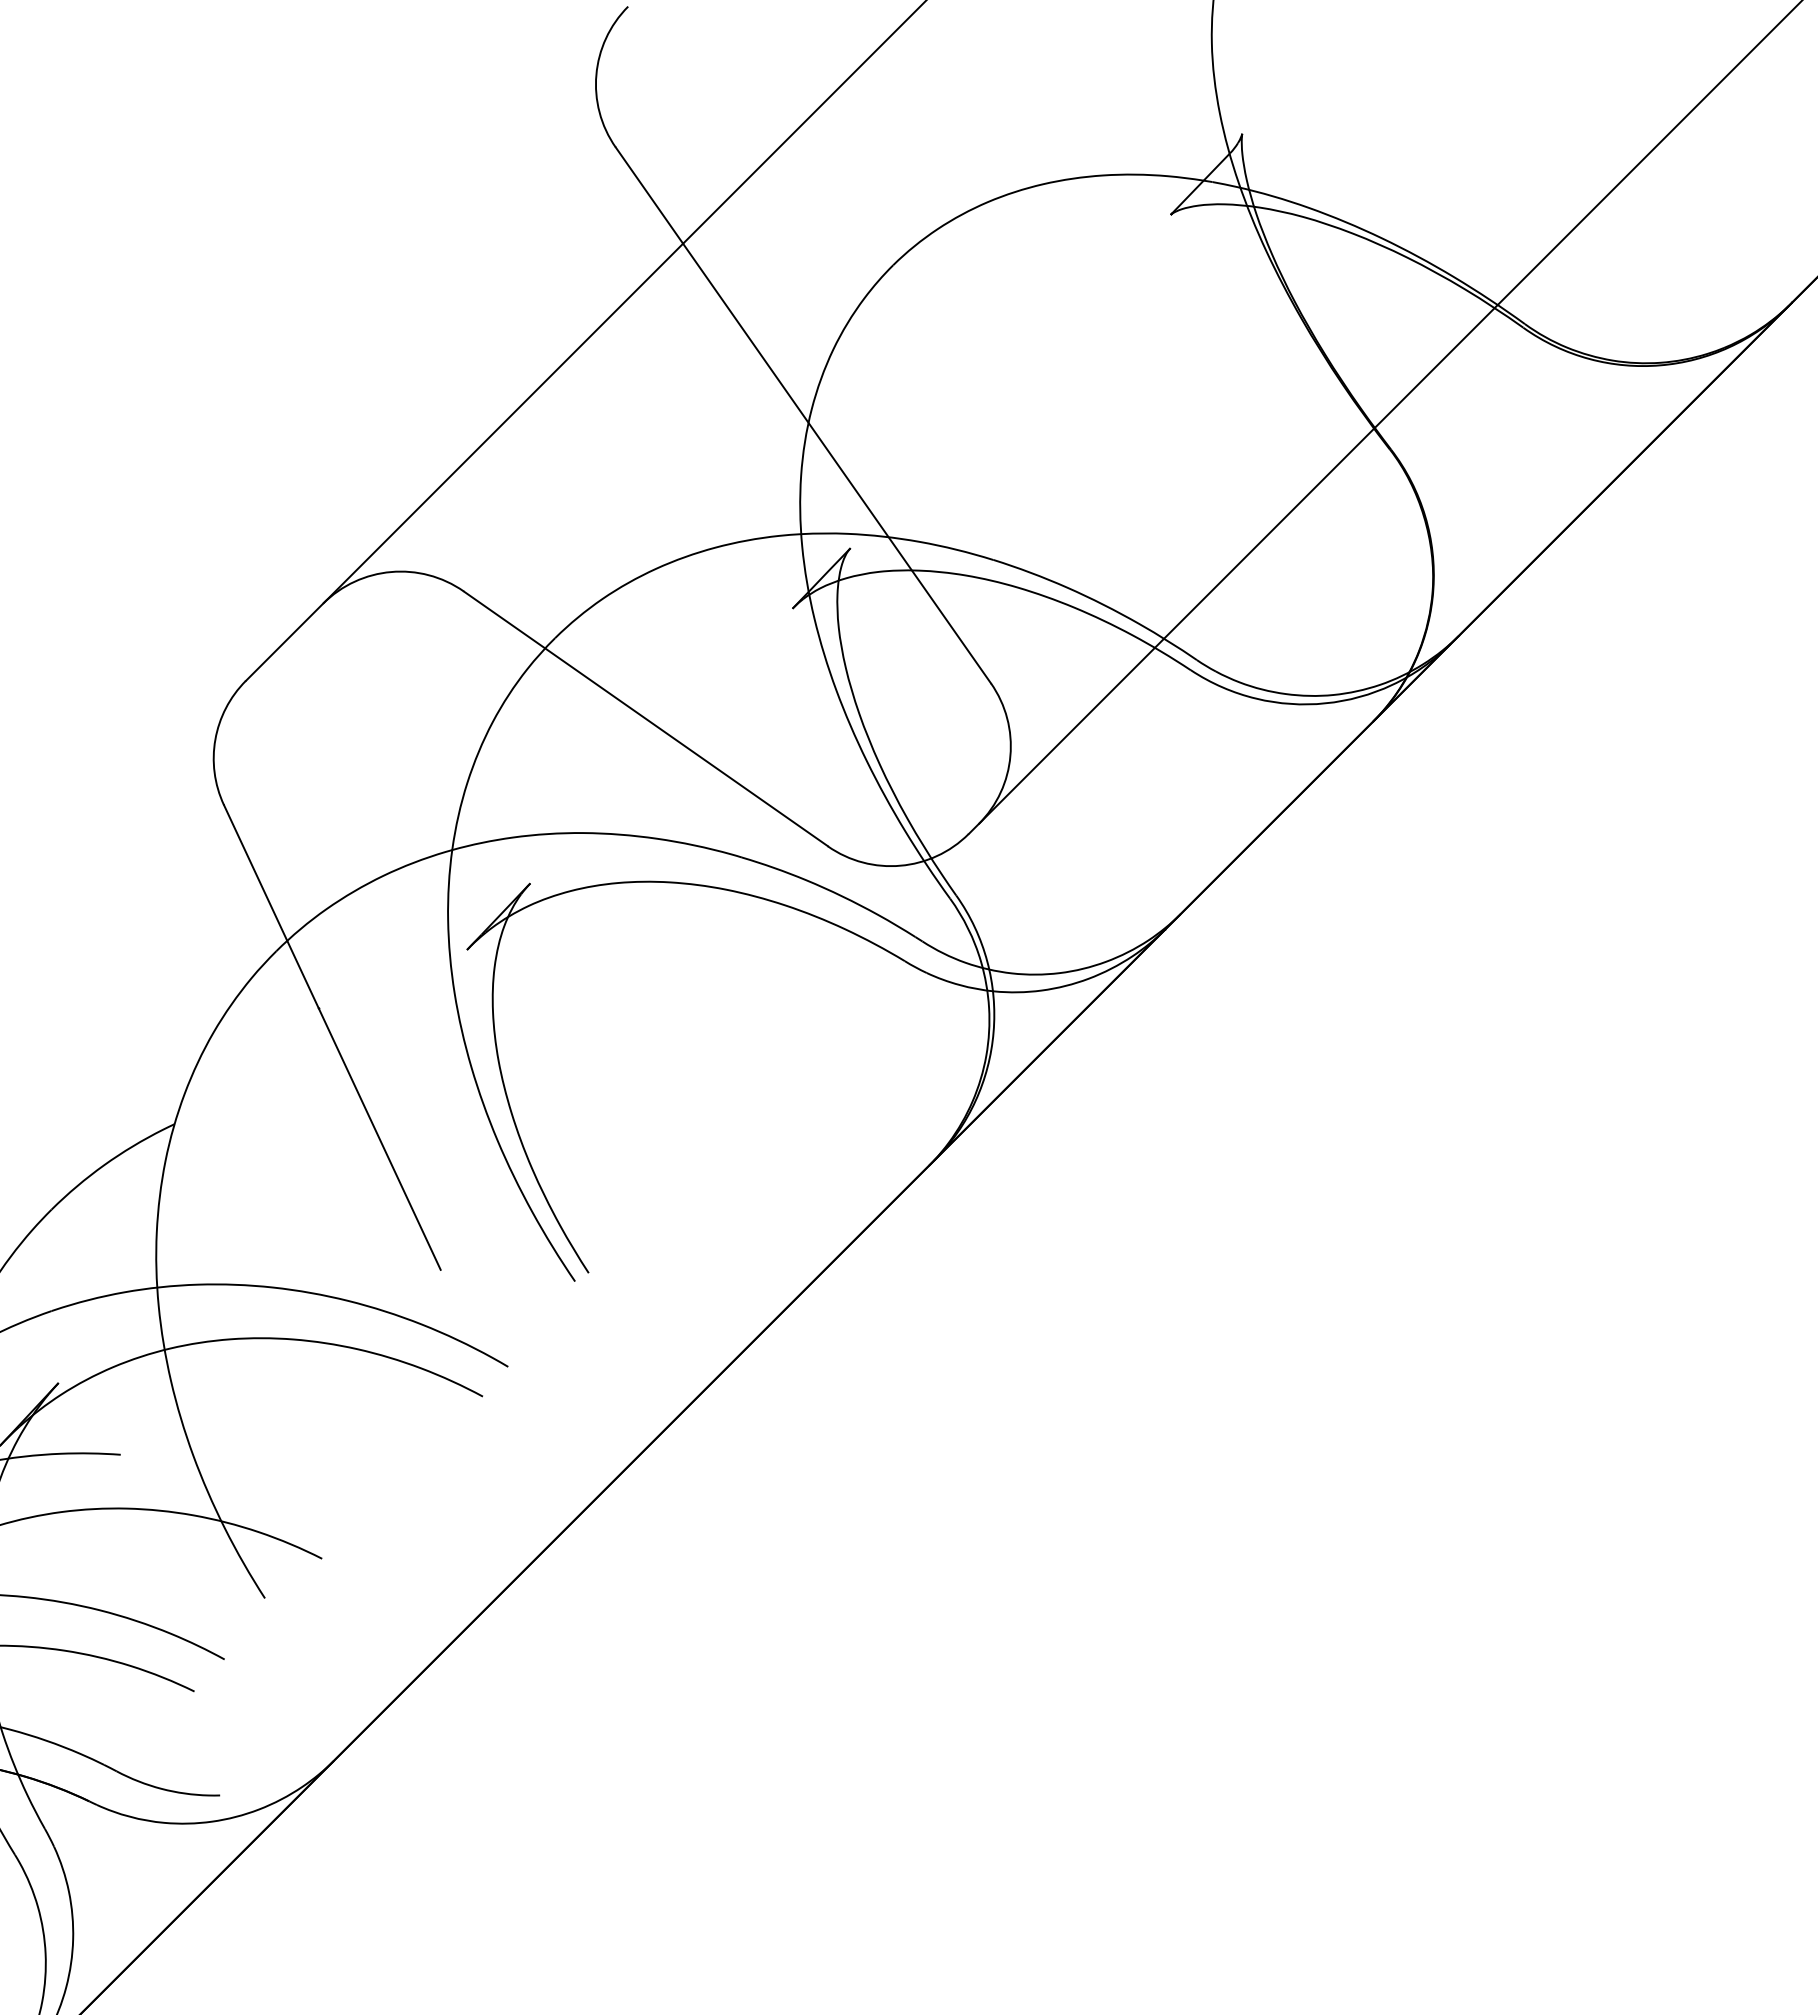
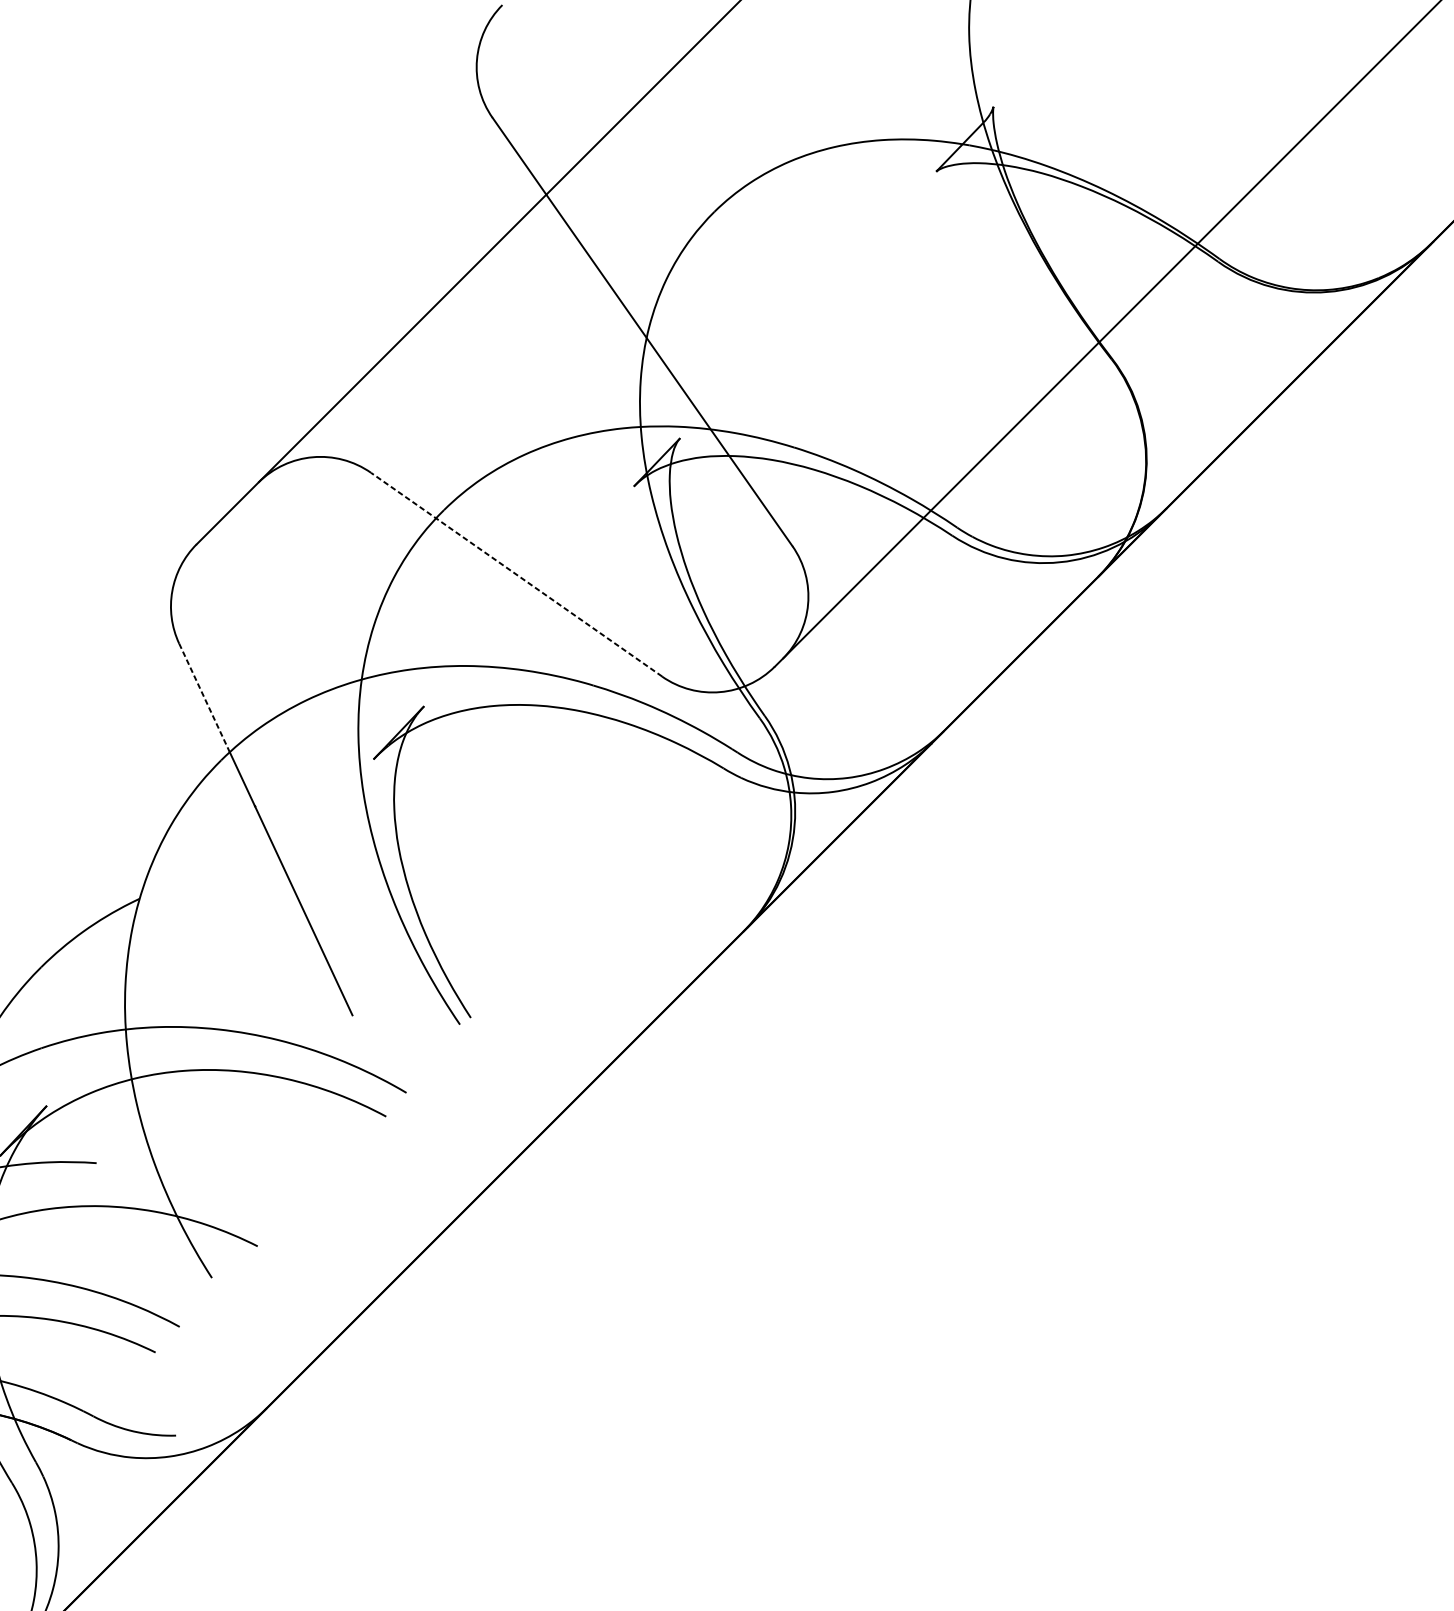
line: (645, 718) -> (516, 574), solid -> dashed
line: (255, 872) -> (204, 697), solid -> dashed

